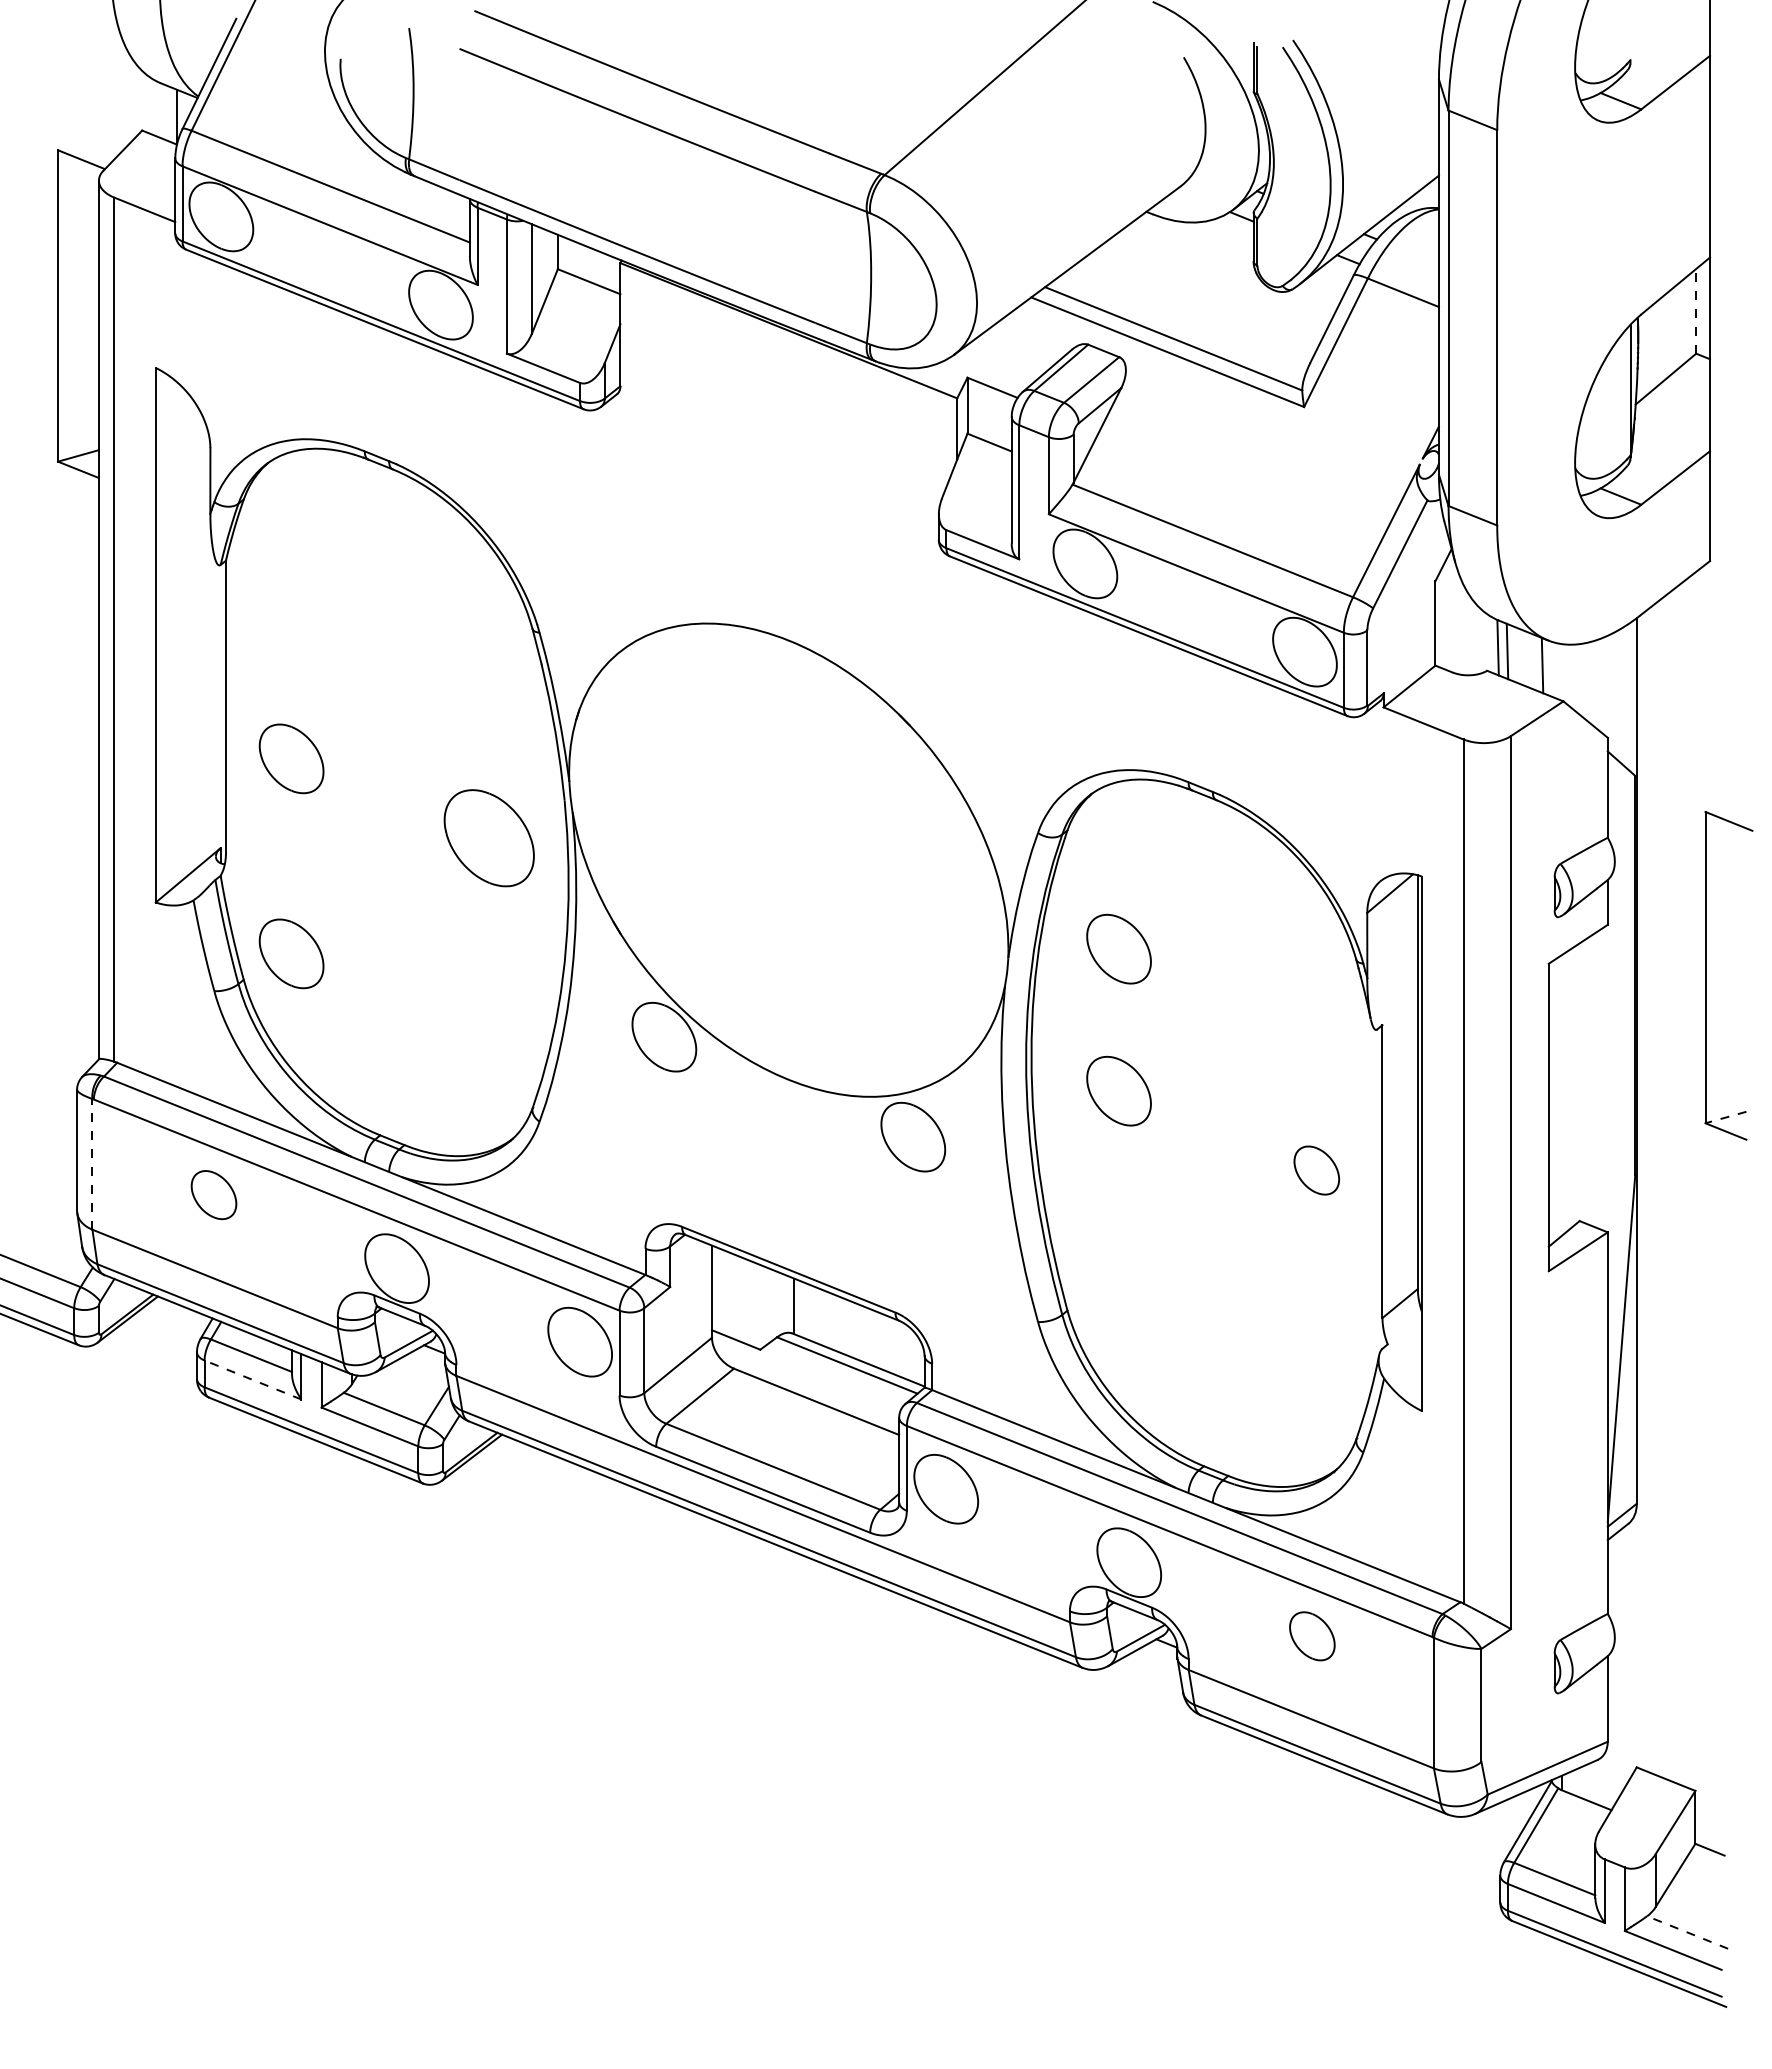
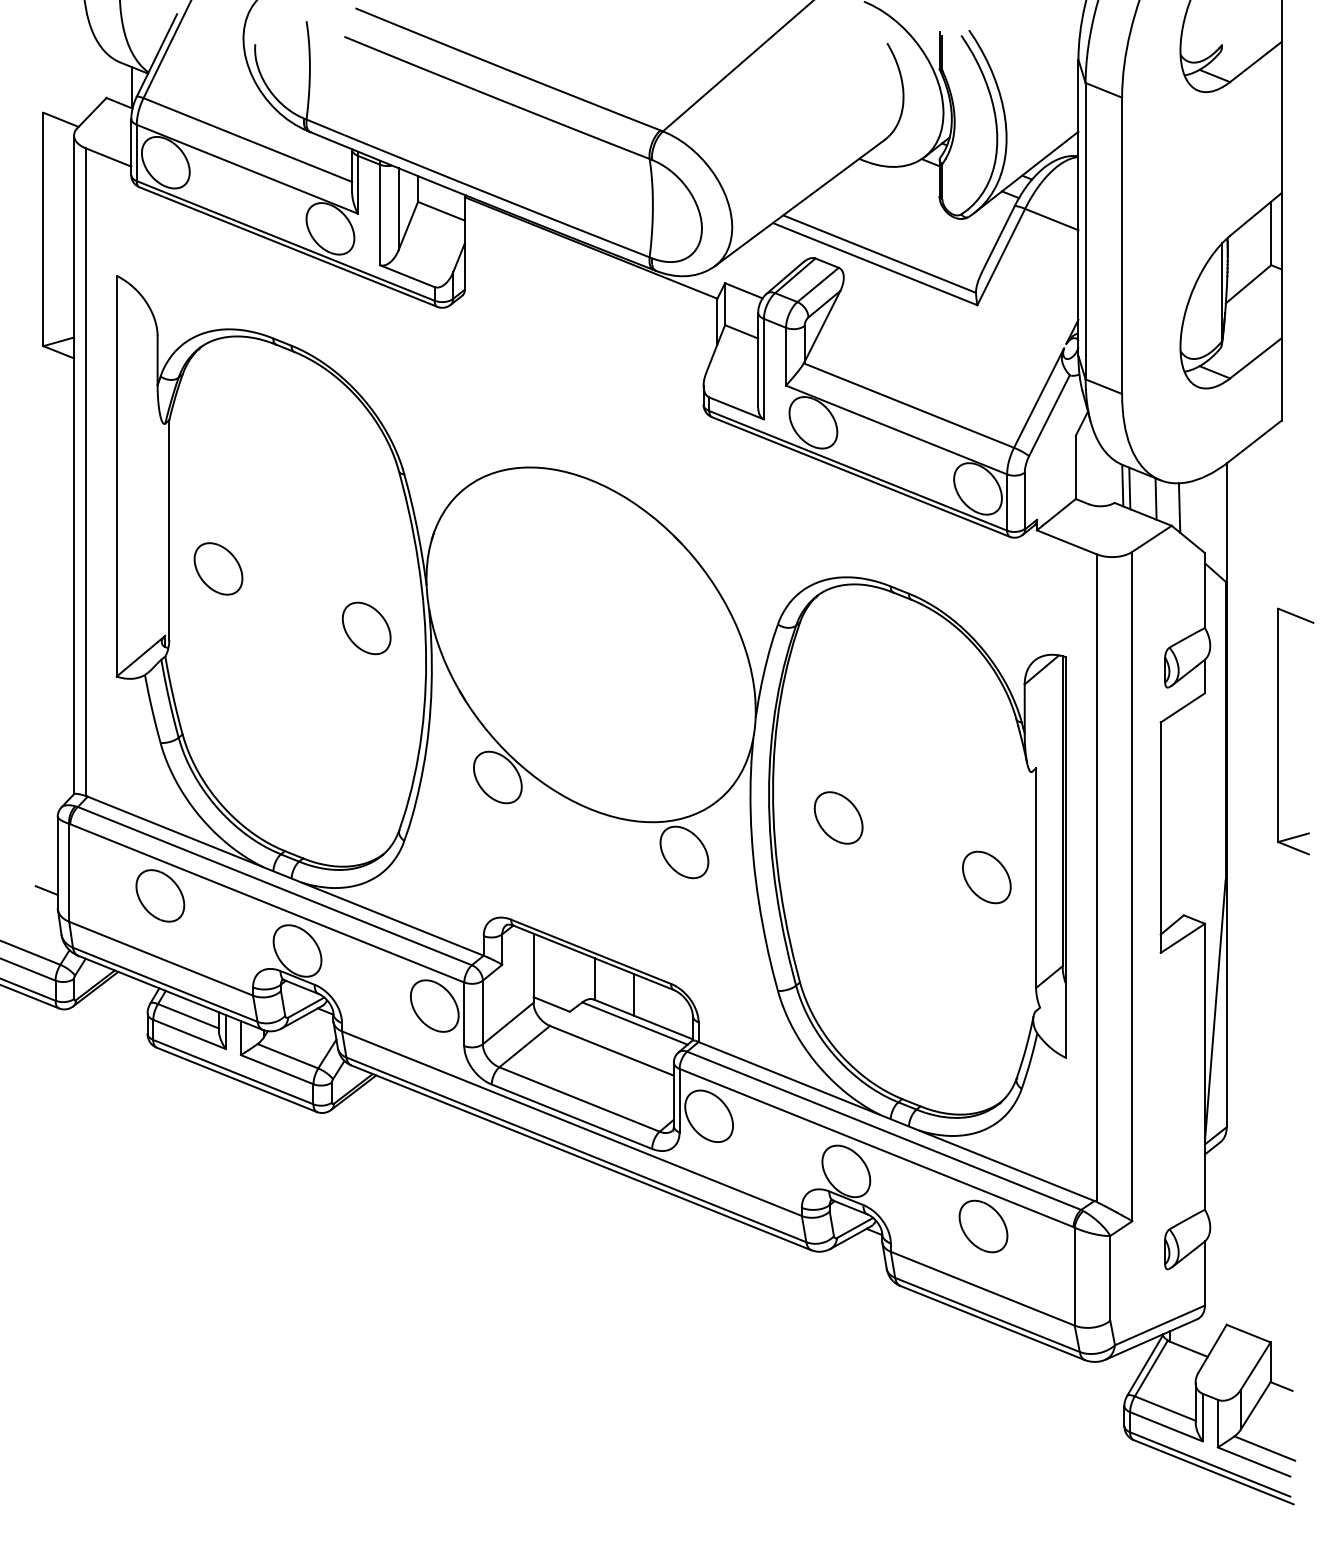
line: (1696, 310) -> (1271, 232), dashed -> solid
line: (1573, 677) -> (1179, 507), added
part: (489, 838) -> (366, 628), size x0.71
part: (1118, 948) -> (838, 711), removed
part: (291, 953) -> (218, 714), removed
line: (1725, 1117) -> (1293, 837), dashed -> solid
line: (92, 1163) -> (69, 872), dashed -> solid
part: (1316, 1170) -> (986, 877), size x1.43
line: (62, 1187) -> (46, 890), added
part: (213, 1194) -> (159, 895), size x1.43
line: (846, 1326) -> (634, 994), added
line: (252, 1379) -> (189, 1034), dashed -> solid
part: (1312, 1636) -> (983, 1226), size x1.43
line: (1687, 1932) -> (1264, 1448), dashed -> solid

